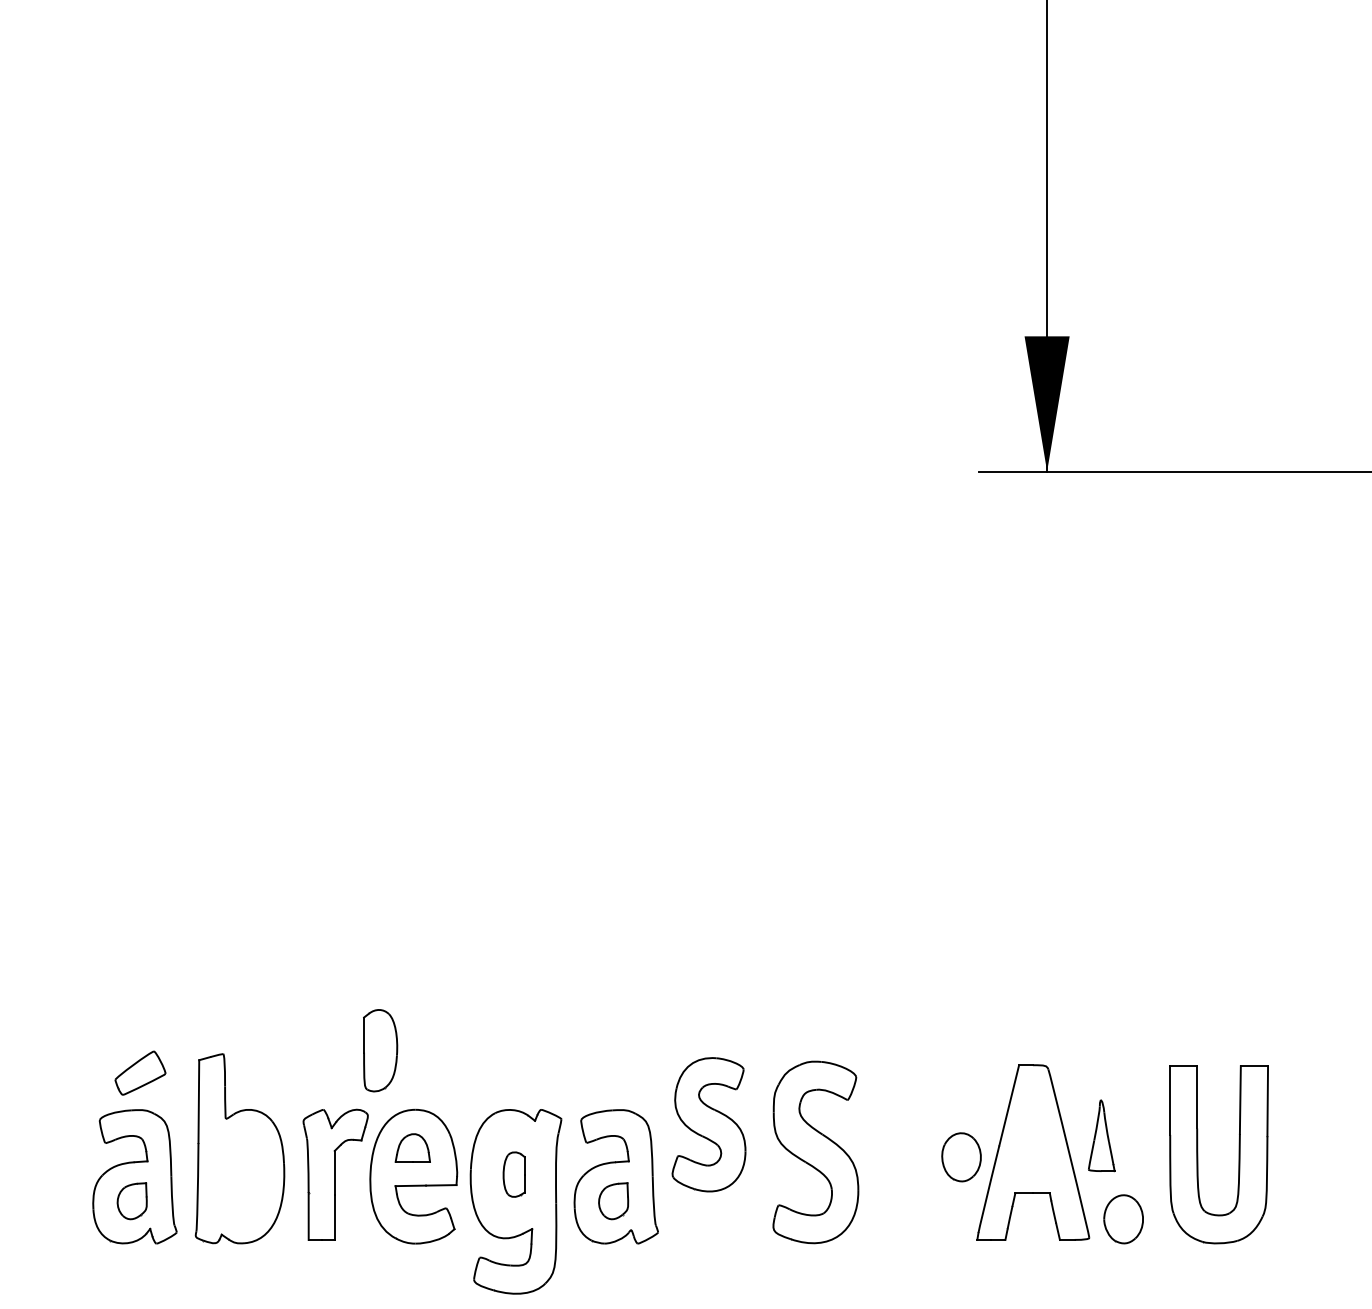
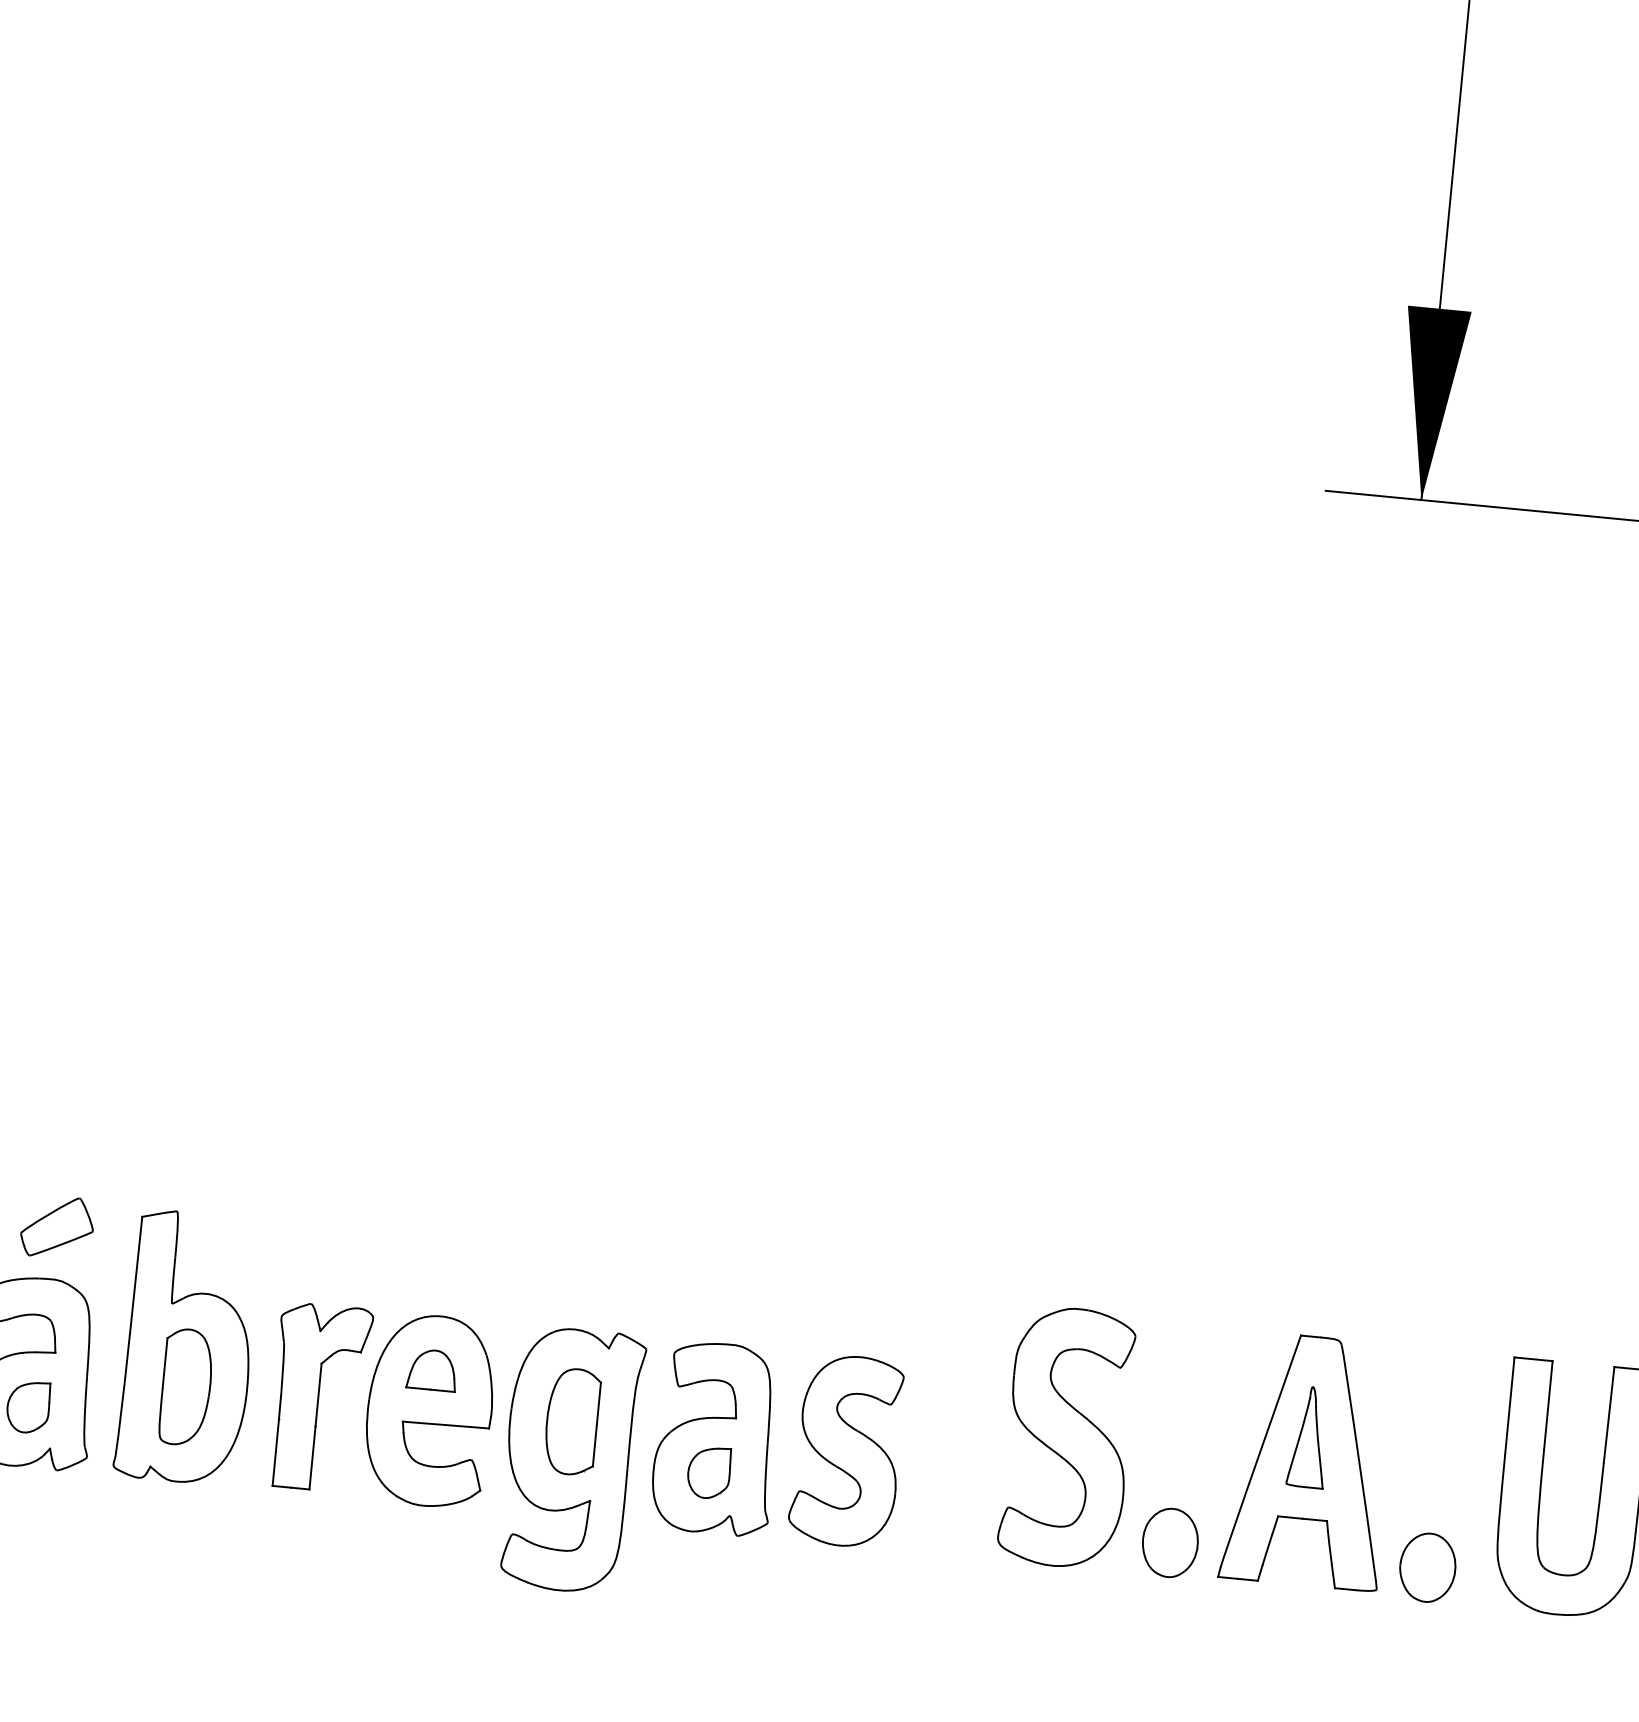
part: (380, 1050) -> (186, 1387), moved
part: (708, 1124) -> (846, 1450), moved
part: (1101, 1135) -> (1308, 1436), moved
part: (815, 1152) -> (1067, 1437), moved
part: (961, 1157) -> (1170, 1543), moved
part: (513, 1174) -> (571, 1421), size x1.67

